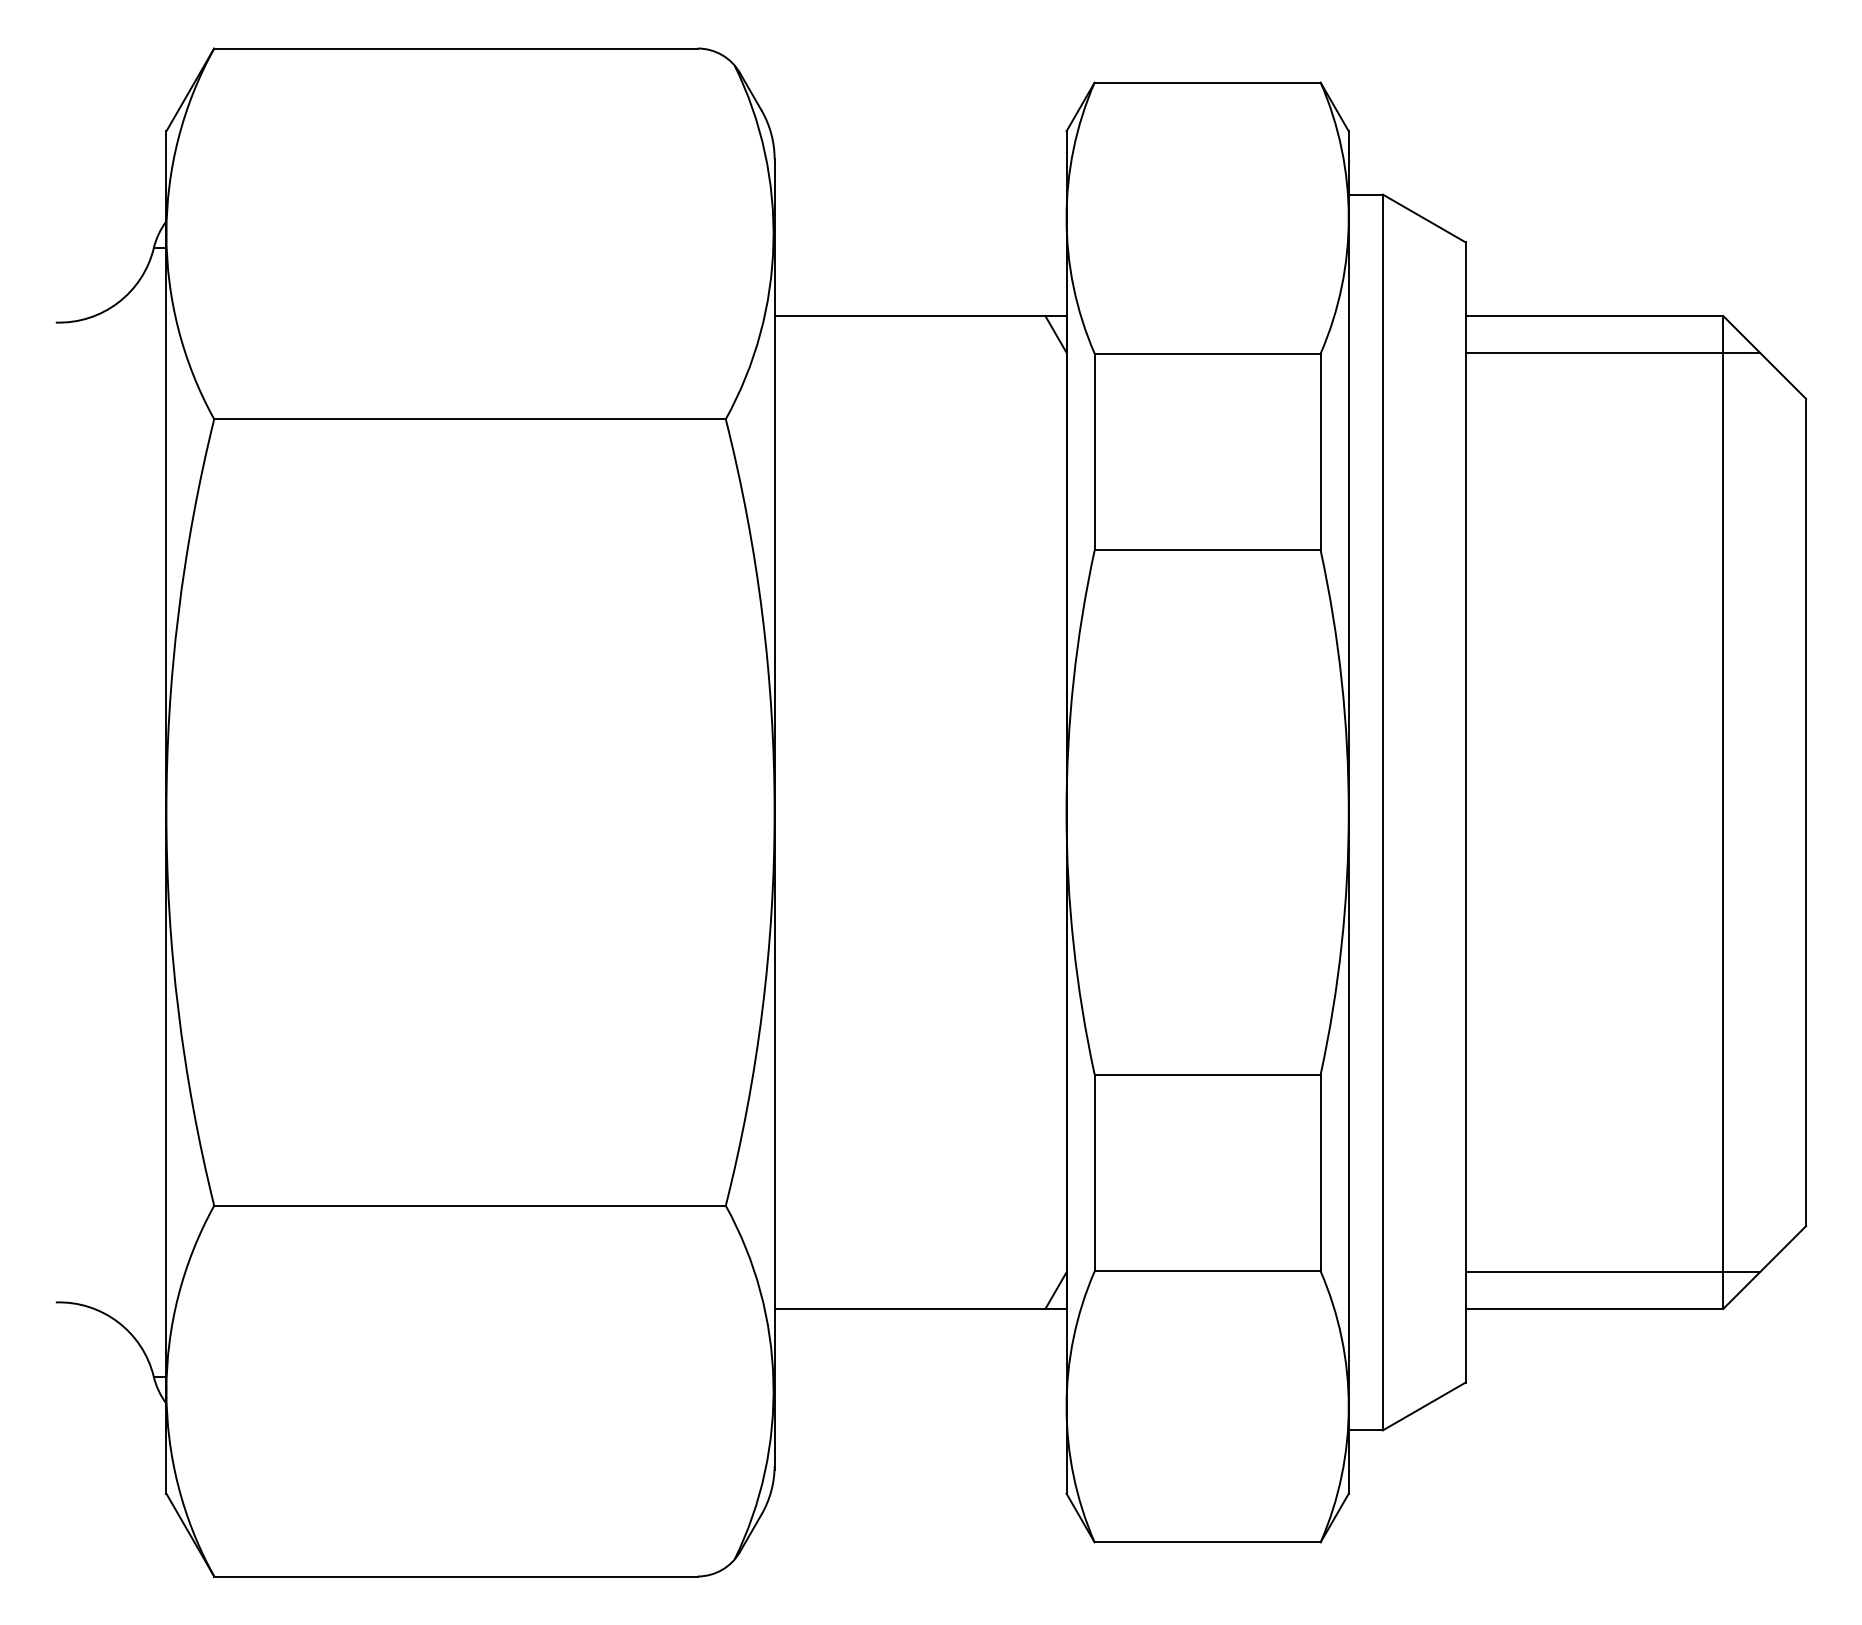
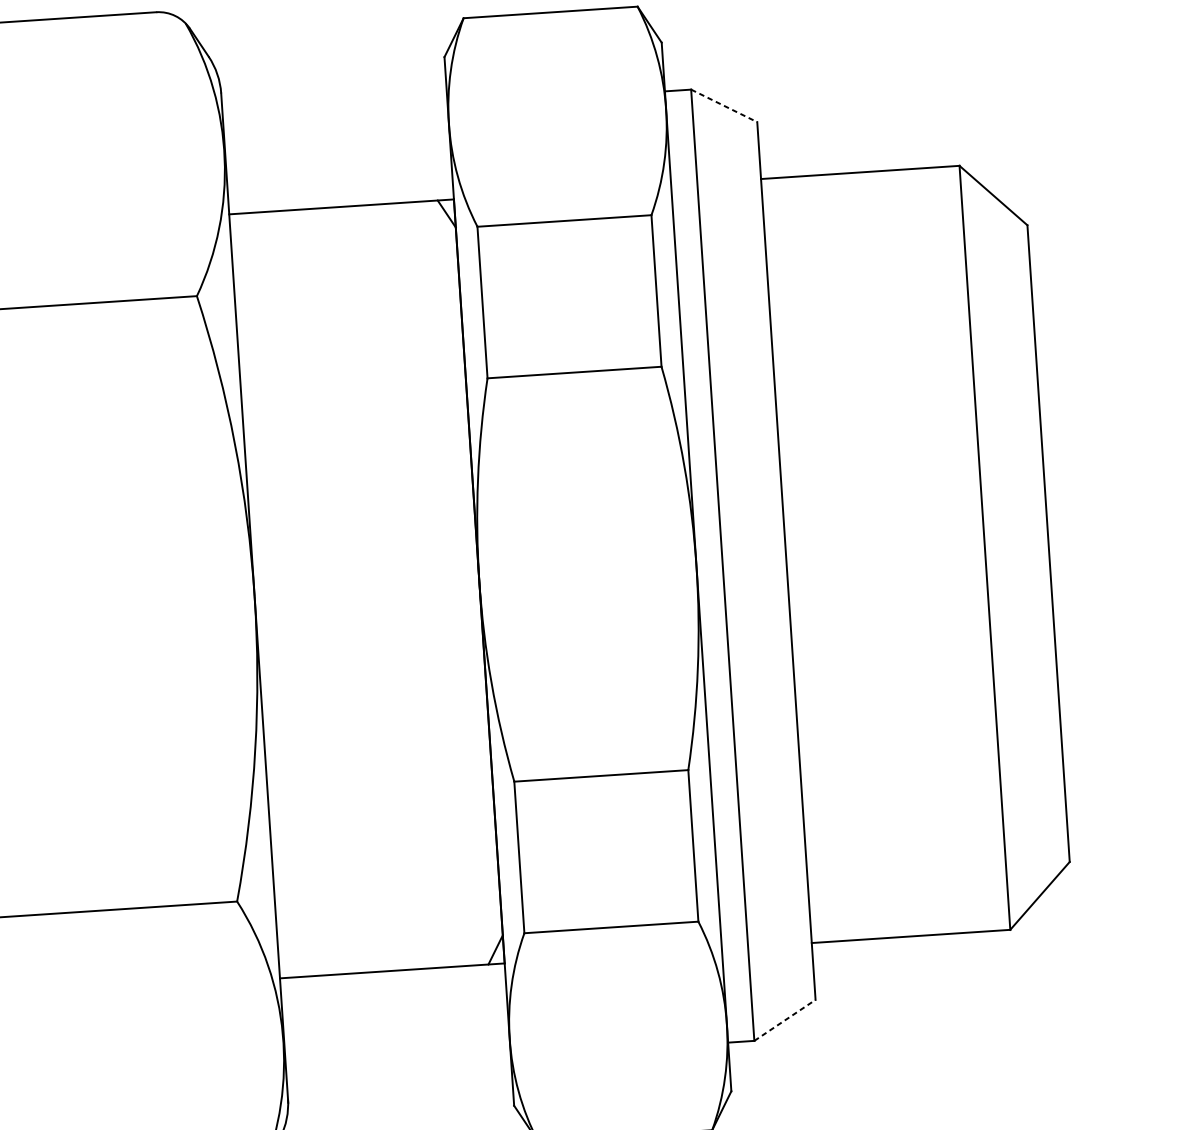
line: (1424, 218) -> (724, 105), solid -> dashed
line: (1612, 352) -> (876, 199), removed
line: (1612, 1272) -> (923, 907), removed
line: (1424, 1406) -> (785, 1020), solid -> dashed

